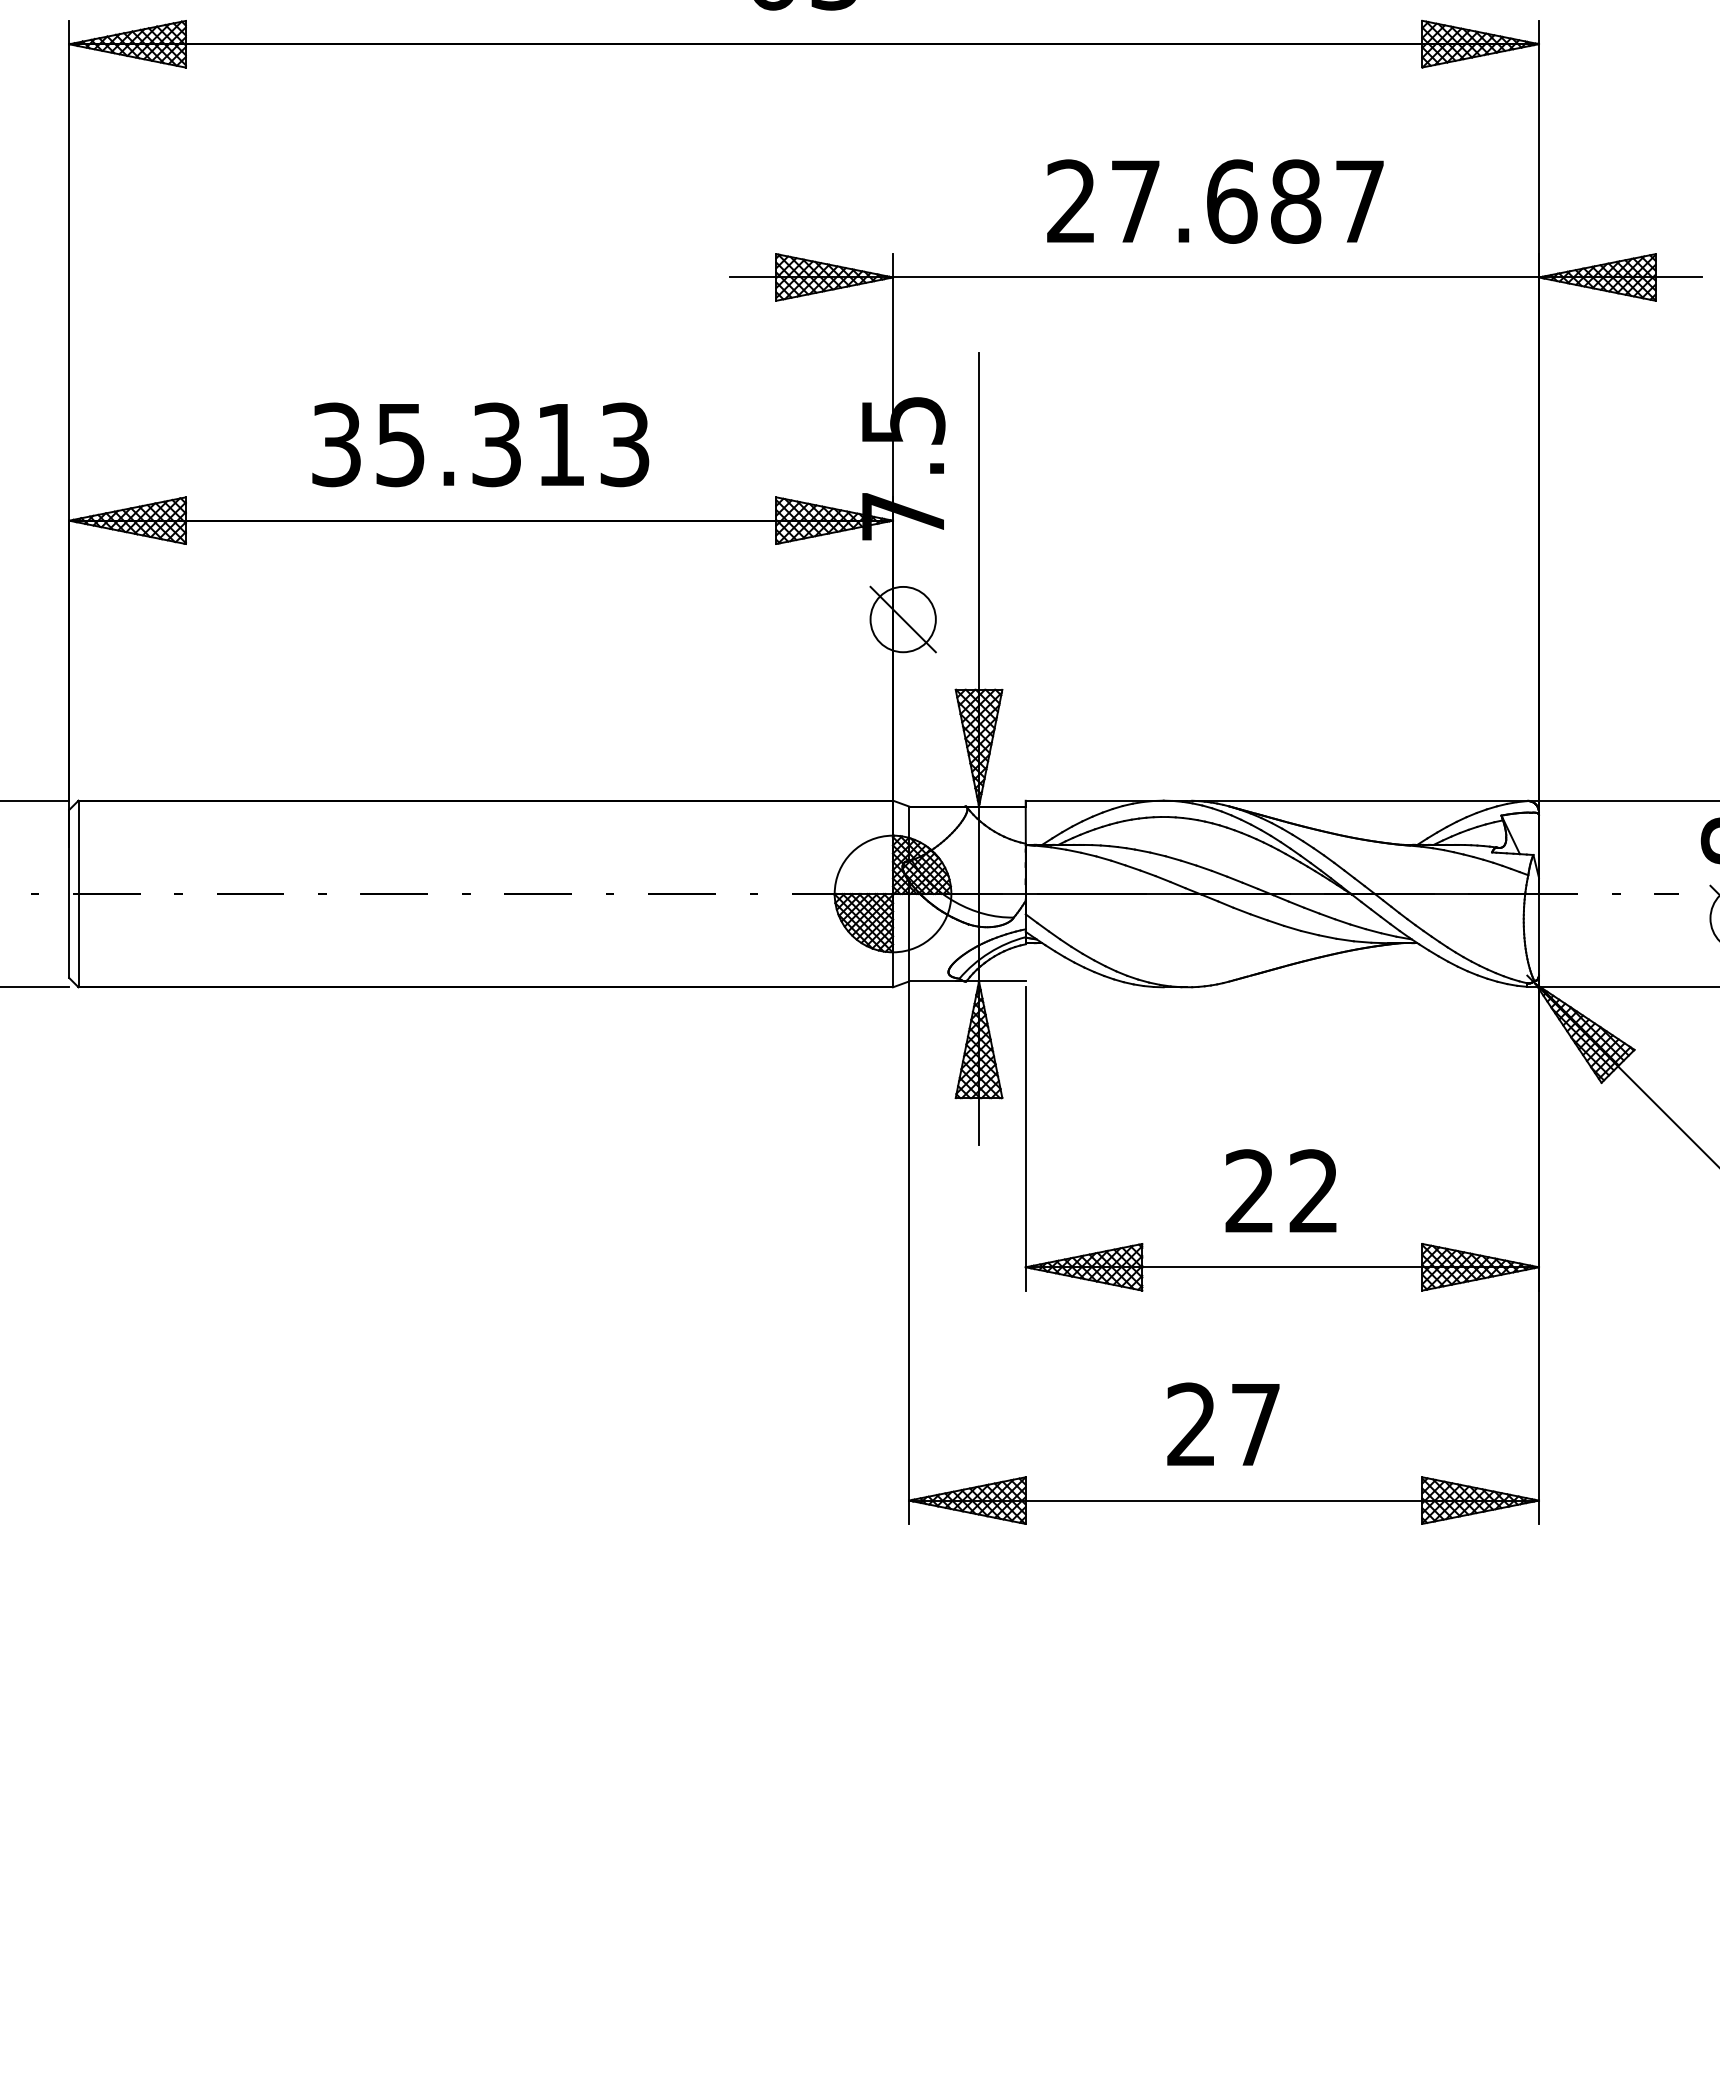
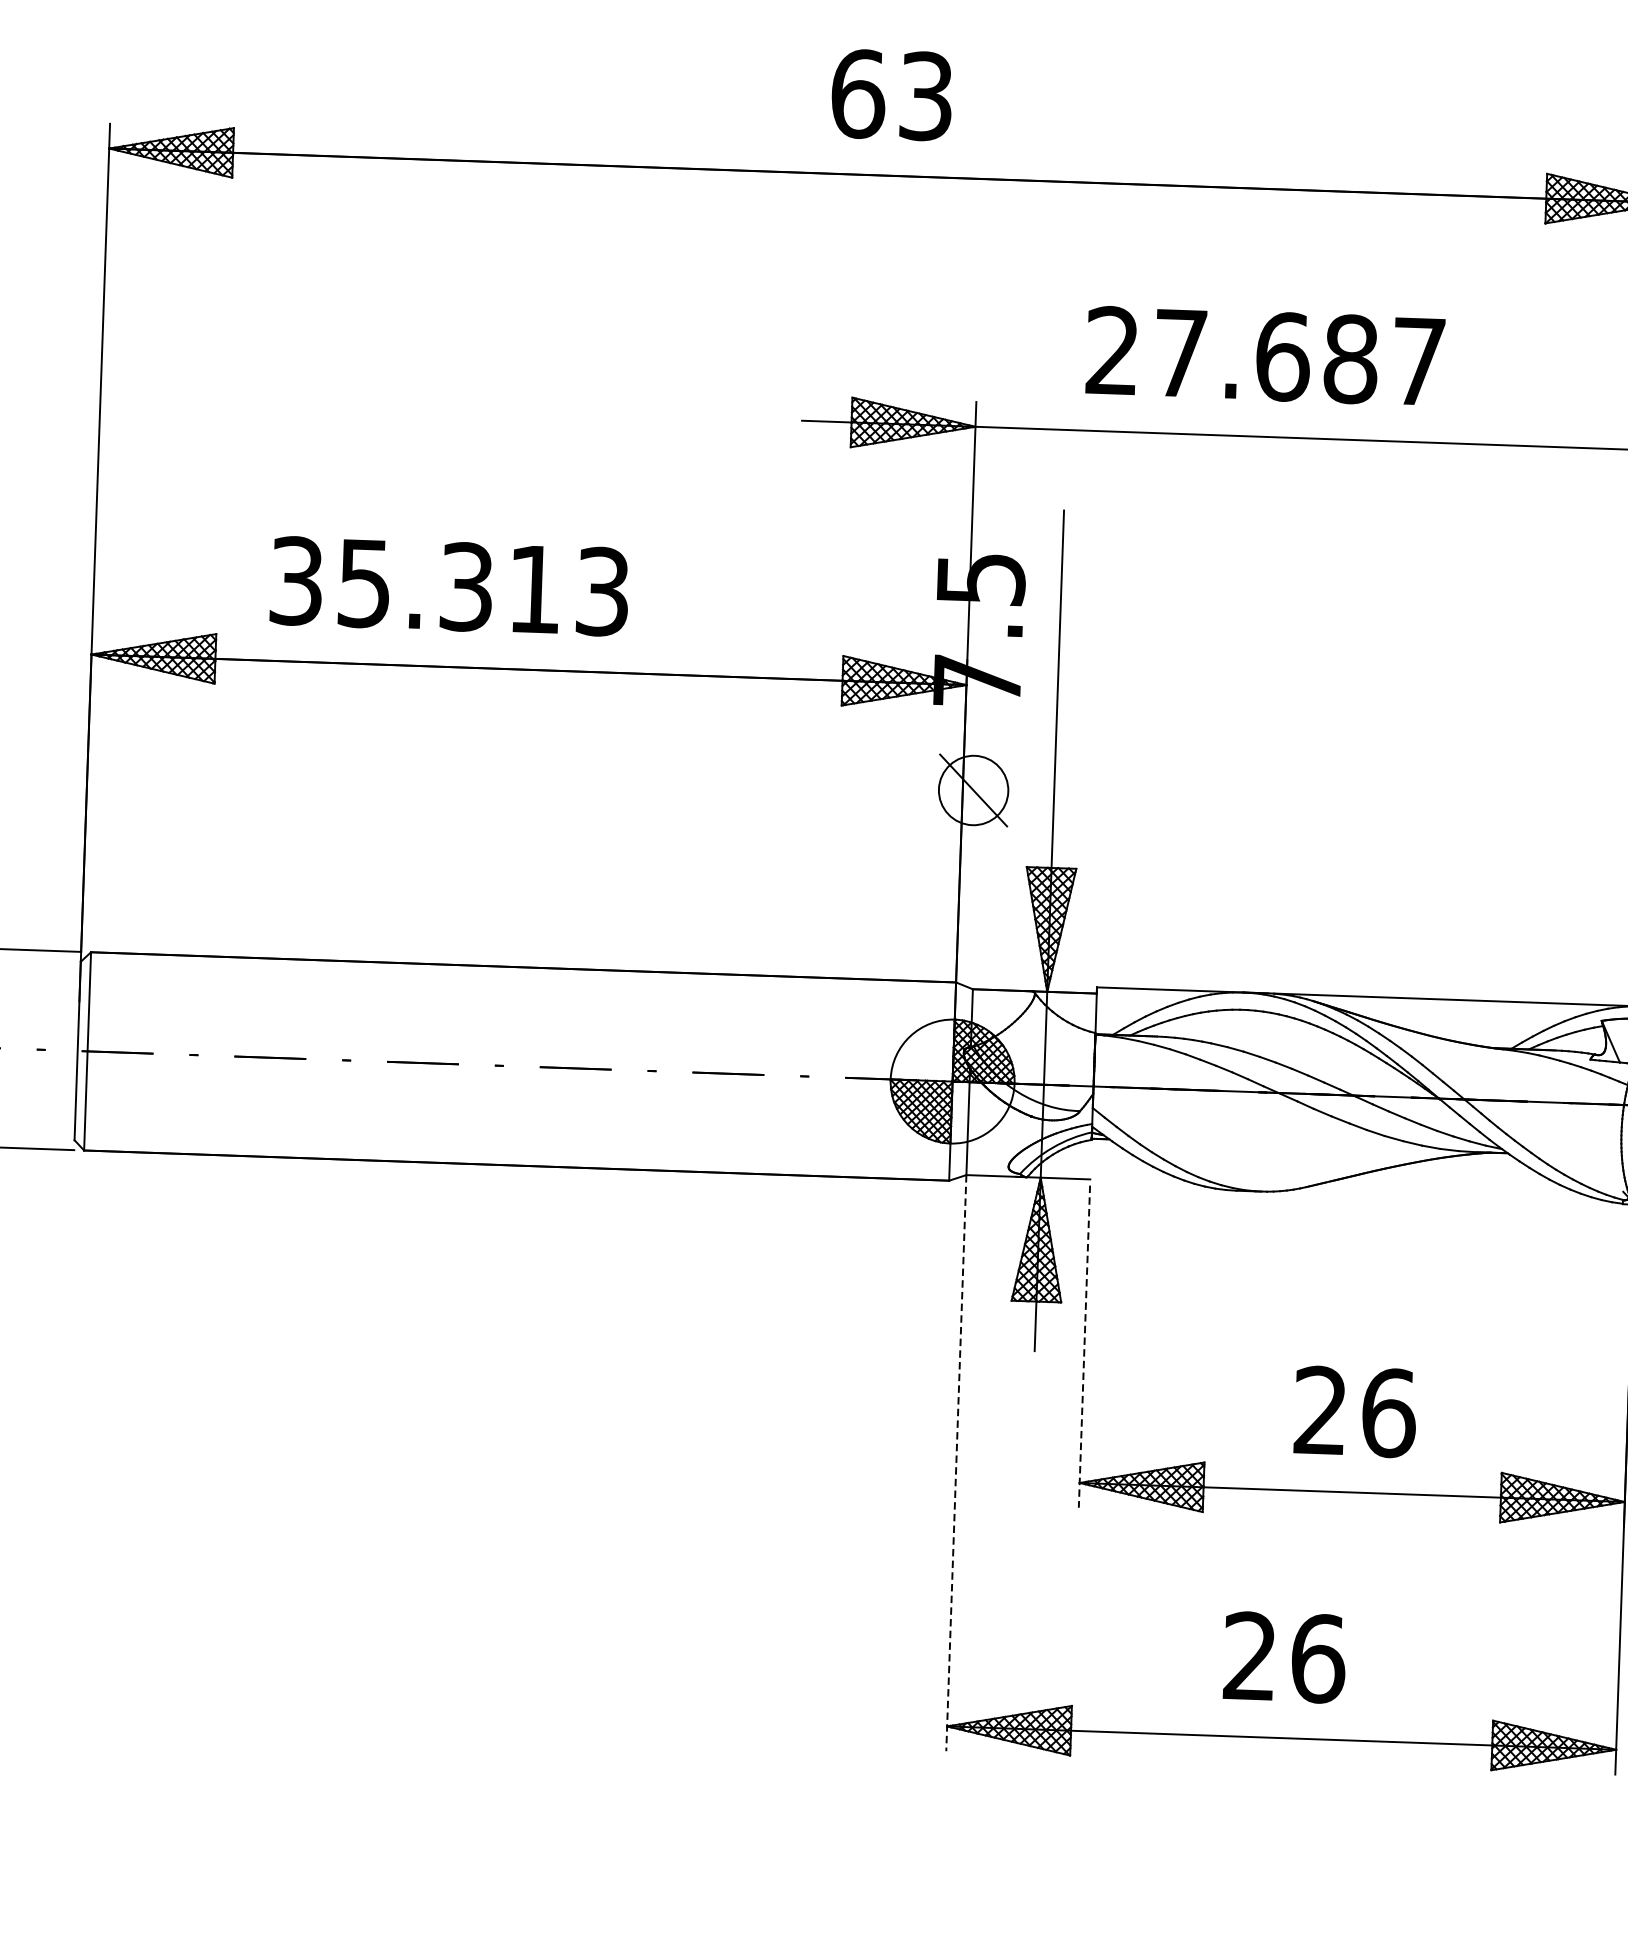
text: (1215, 201) -> (1265, 356), moved
text: (480, 444) -> (449, 586), moved
line: (1025, 1138) -> (1084, 1346), solid -> dashed
text: (1314, 1191) -> (1389, 1413), 22 -> 26
line: (909, 1253) -> (956, 1464), solid -> dashed
text: (1256, 1424) -> (1318, 1658), 27 -> 26

